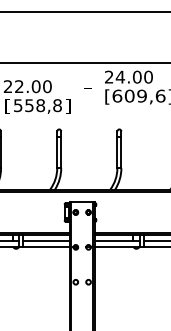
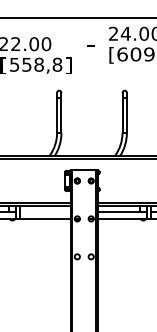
line: (46, 240) -> (45, 211), removed

